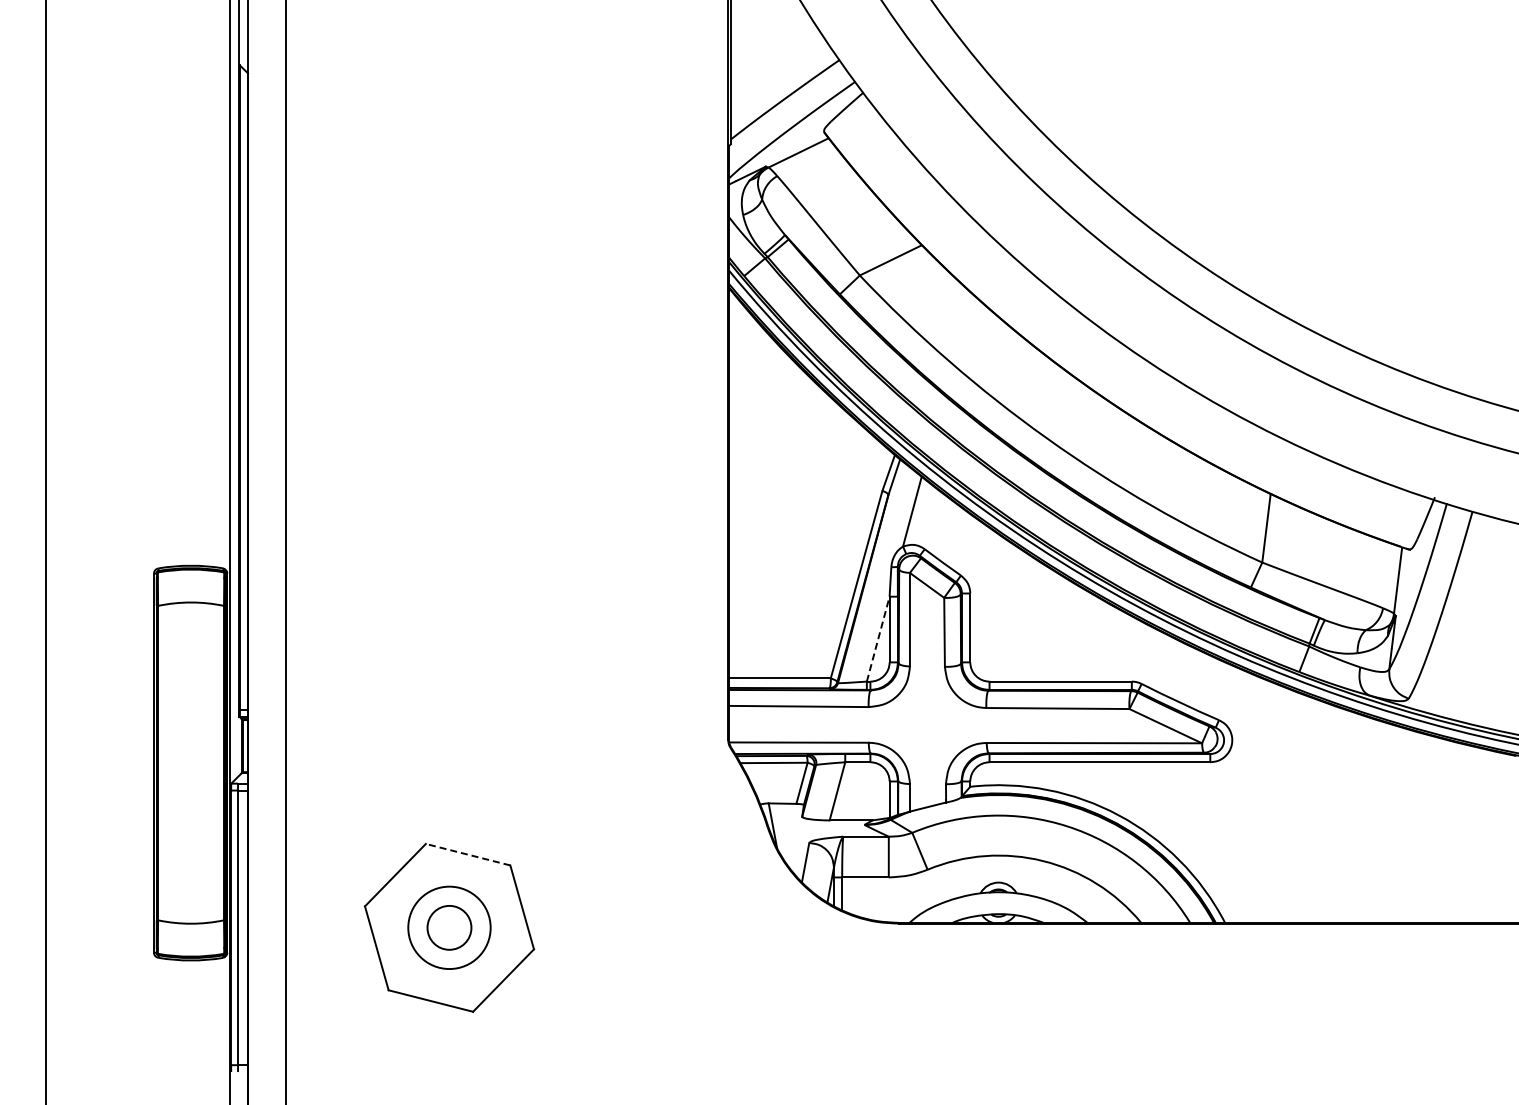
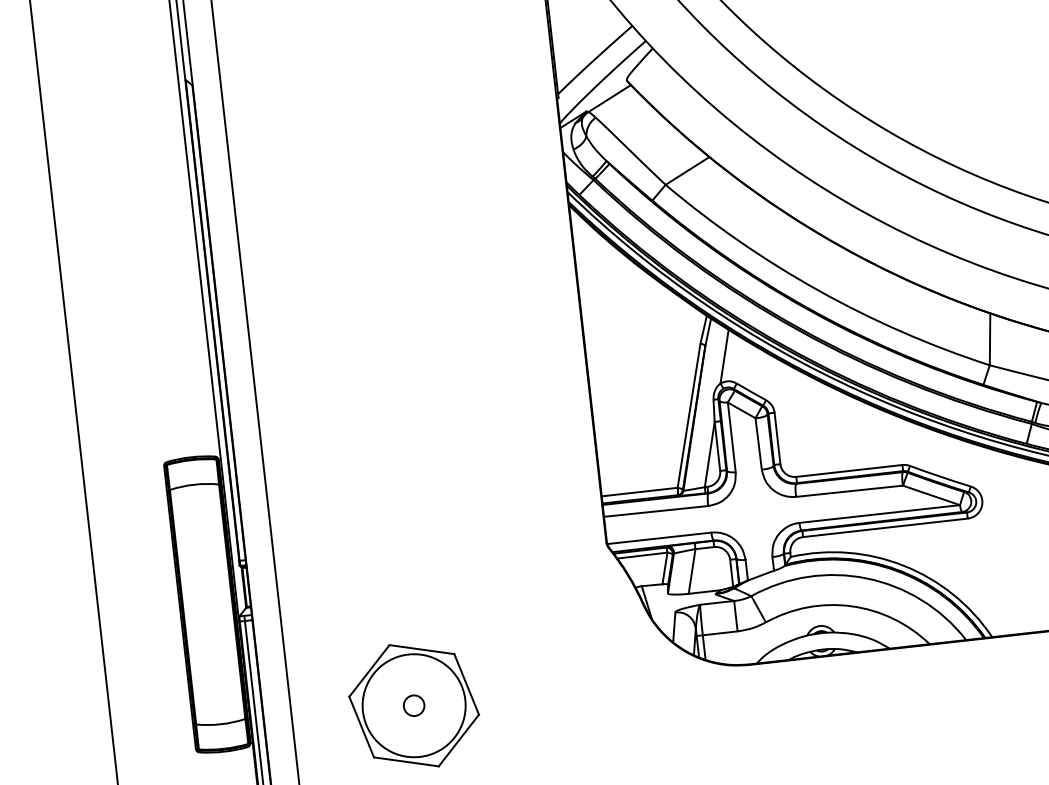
line: (878, 639) -> (709, 454), dashed -> solid
line: (468, 854) -> (422, 649), dashed -> solid
circle: (449, 927) -> (414, 705), size x0.62
circle: (449, 927) -> (414, 705), size x1.67

